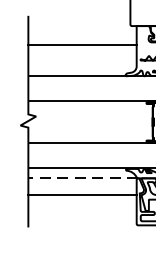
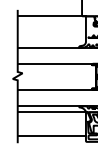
line: (81, 45) -> (51, 16), moved
line: (83, 178) -> (52, 112), dashed -> solid
line: (81, 194) -> (51, 135), moved

